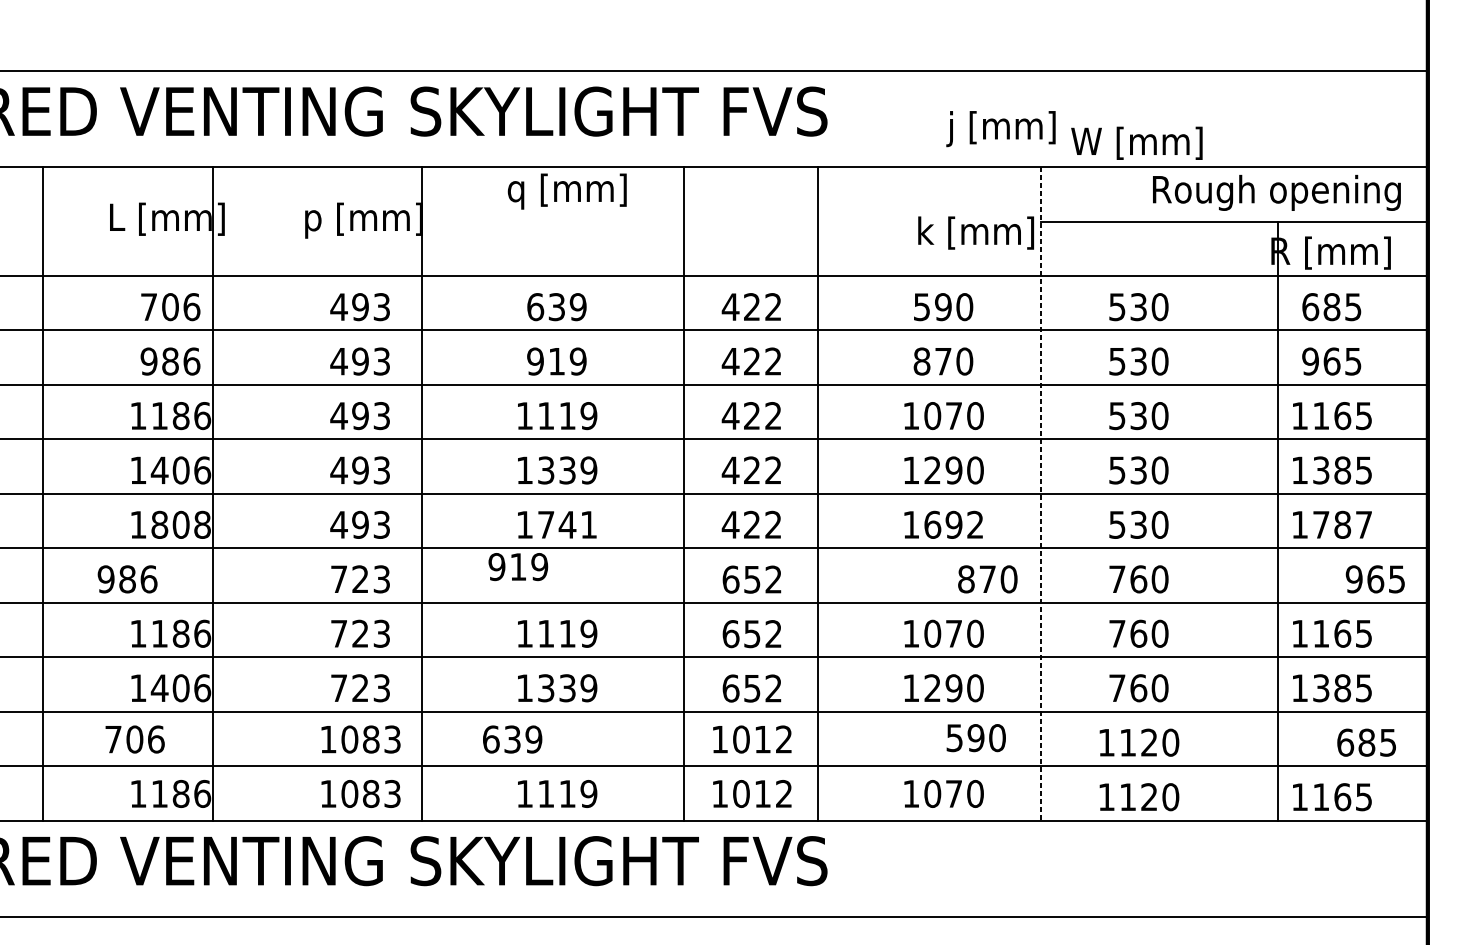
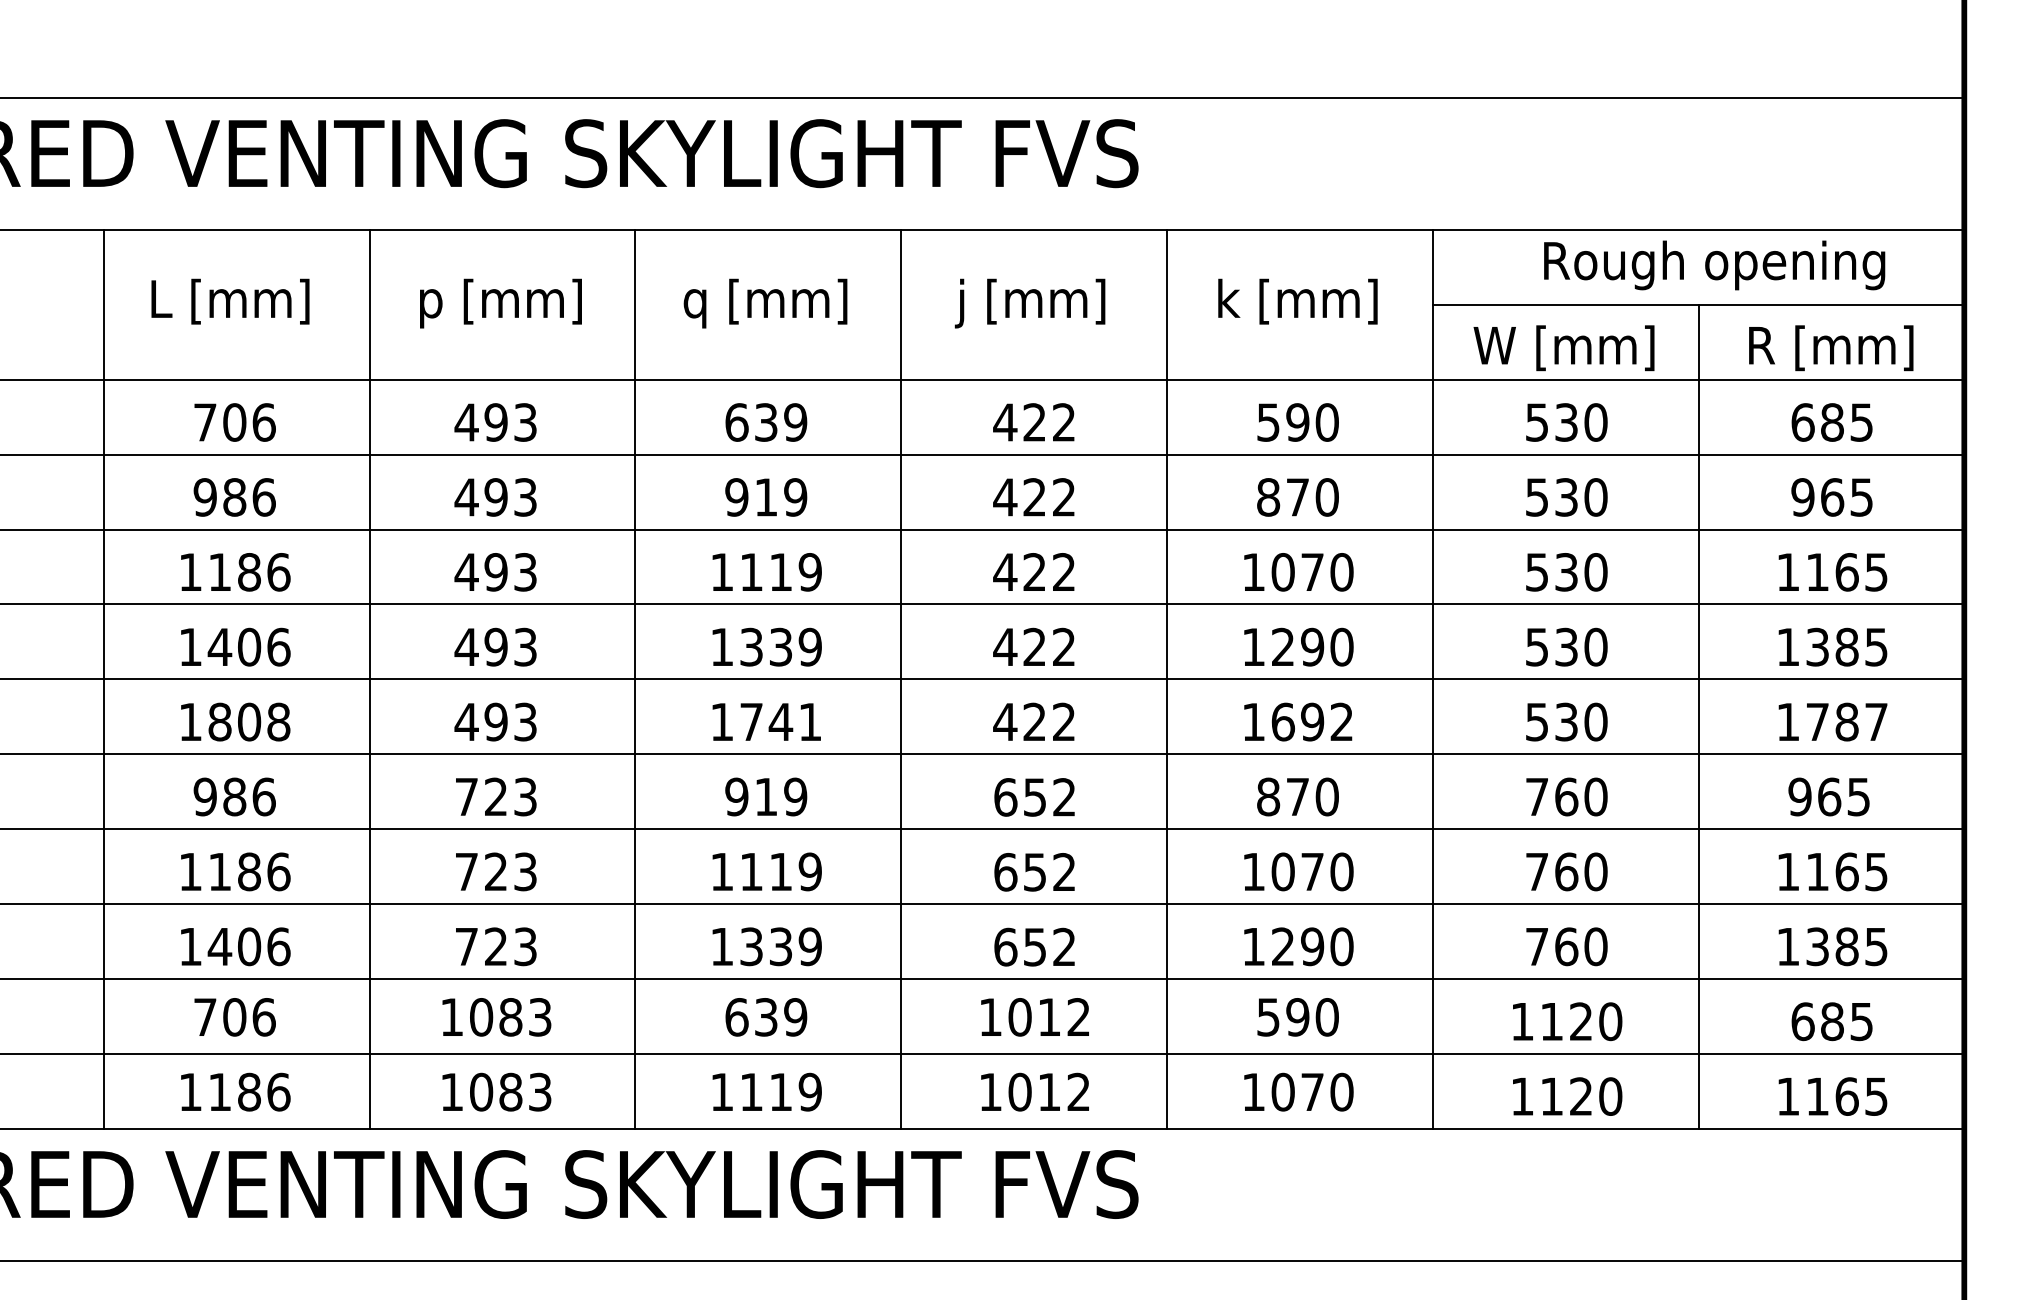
text: (1000, 128) -> (1029, 303), moved
text: (1136, 143) -> (1563, 348), moved
text: (567, 191) -> (765, 303), moved
text: (1276, 192) -> (1714, 265), moved
text: (975, 232) -> (1297, 301), moved
line: (42, 493) -> (103, 678), moved
line: (213, 493) -> (369, 678), moved
line: (422, 493) -> (635, 678), moved
line: (684, 493) -> (901, 678), moved
line: (818, 493) -> (1166, 678), moved
line: (1041, 493) -> (1432, 679), dashed -> solid
line: (1278, 520) -> (1698, 716), moved
text: (518, 566) -> (766, 796), moved
text: (127, 579) -> (234, 796), moved
text: (987, 579) -> (1297, 796), moved
text: (1374, 579) -> (1828, 796), moved
text: (975, 738) -> (1297, 1017), moved
text: (134, 739) -> (234, 1017), moved
text: (512, 739) -> (766, 1017), moved
text: (1366, 742) -> (1831, 1021), moved

